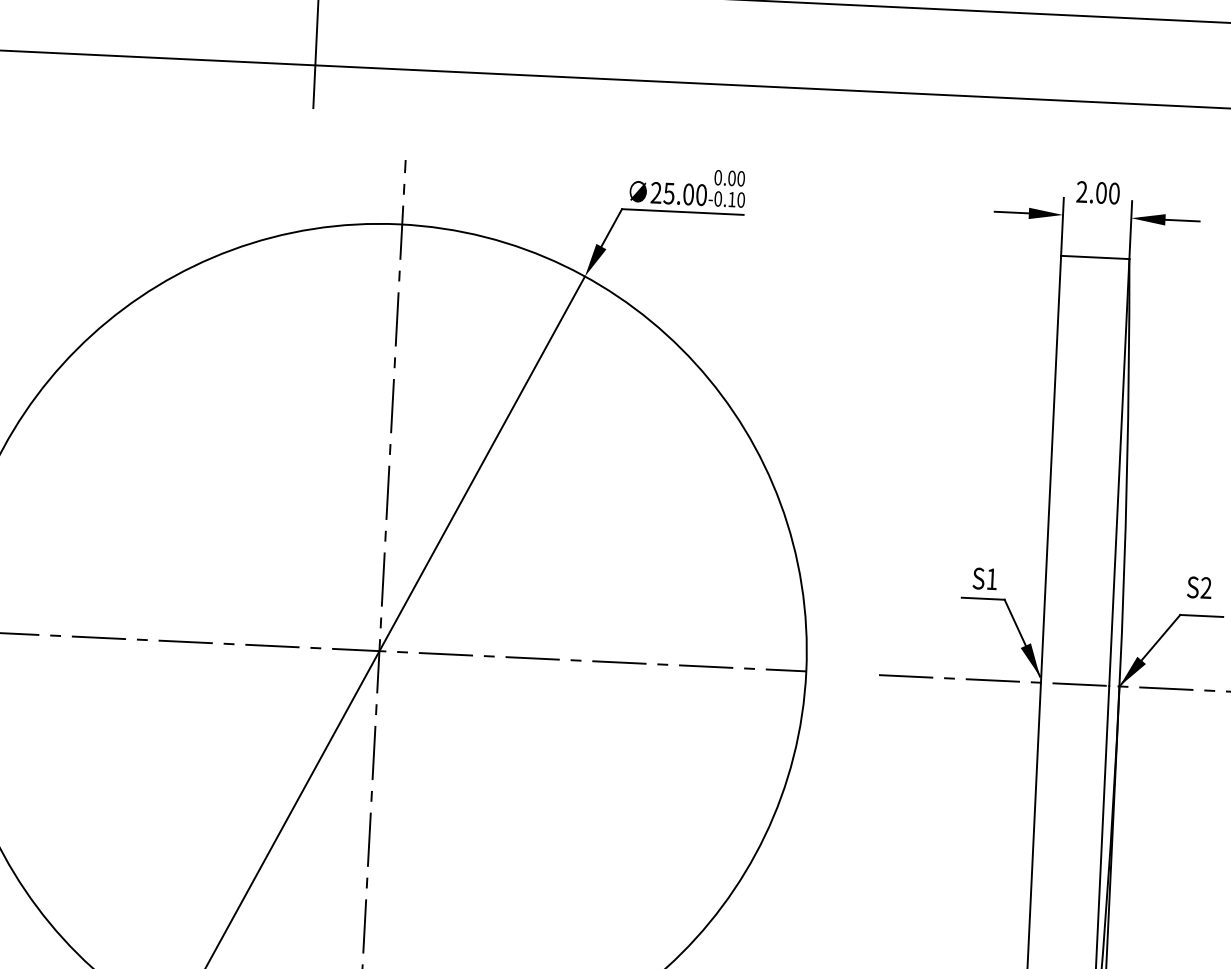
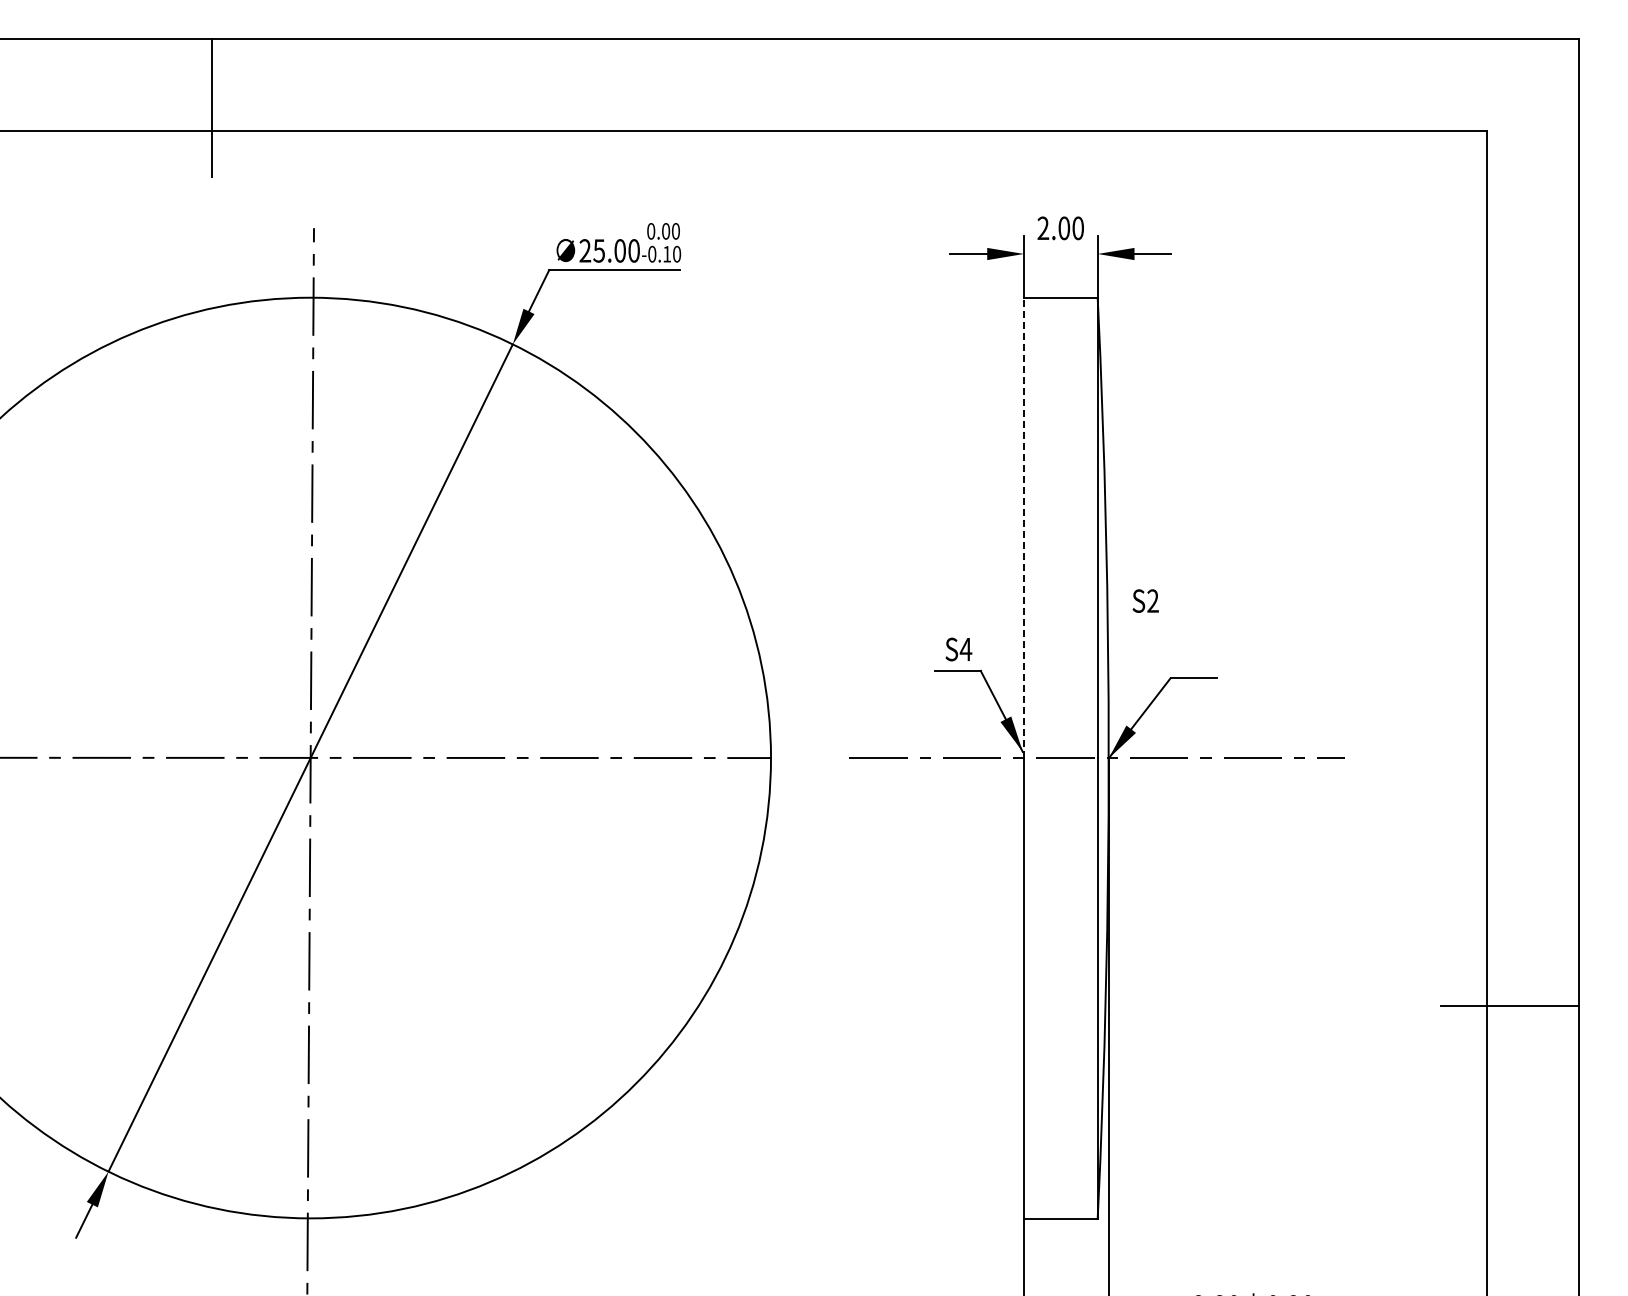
line: (1051, 468) -> (1024, 527), solid -> dashed
text: (991, 579) -> (965, 649), S1 -> S4
text: (1199, 587) -> (1145, 600), moved

